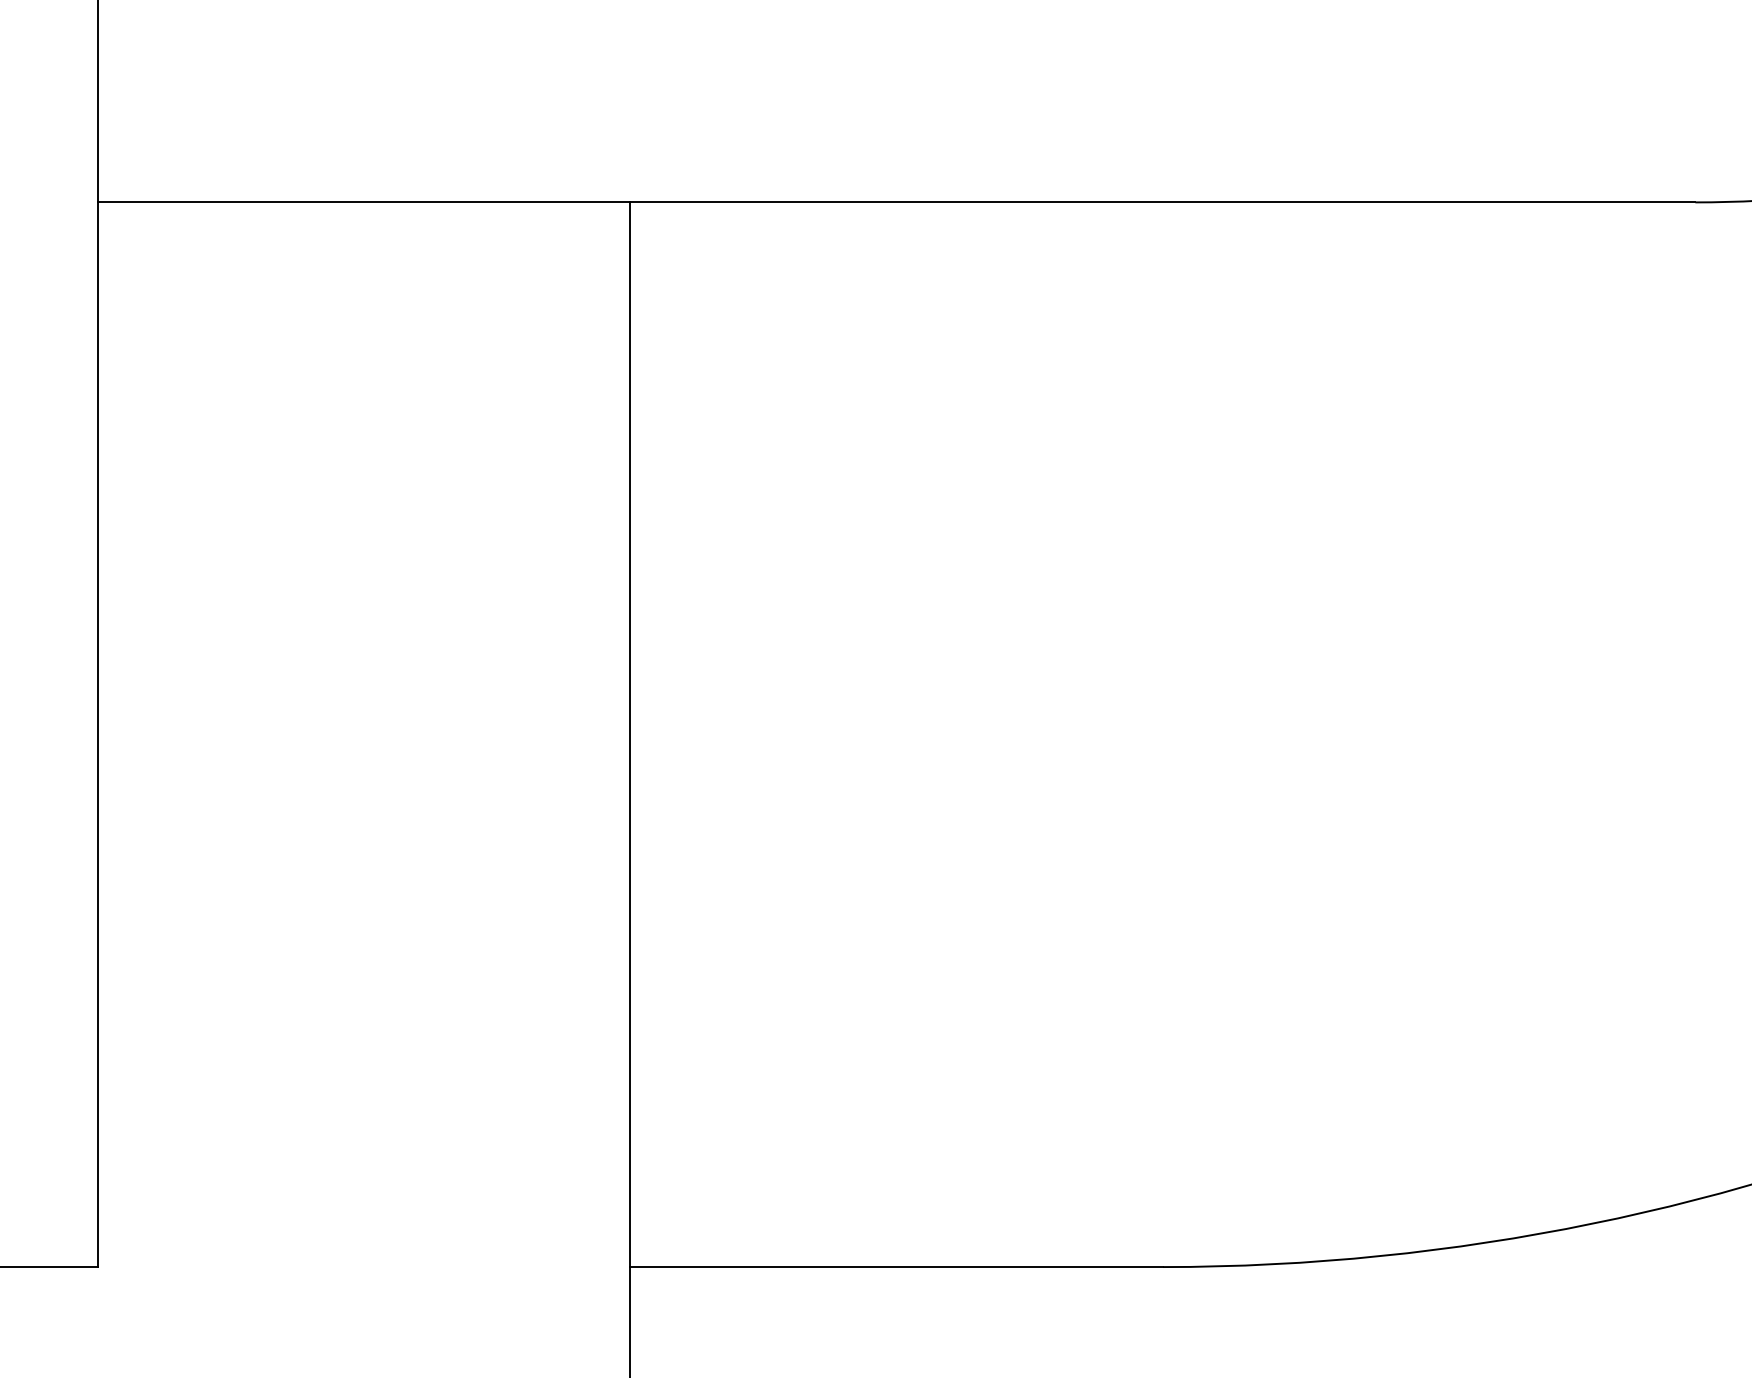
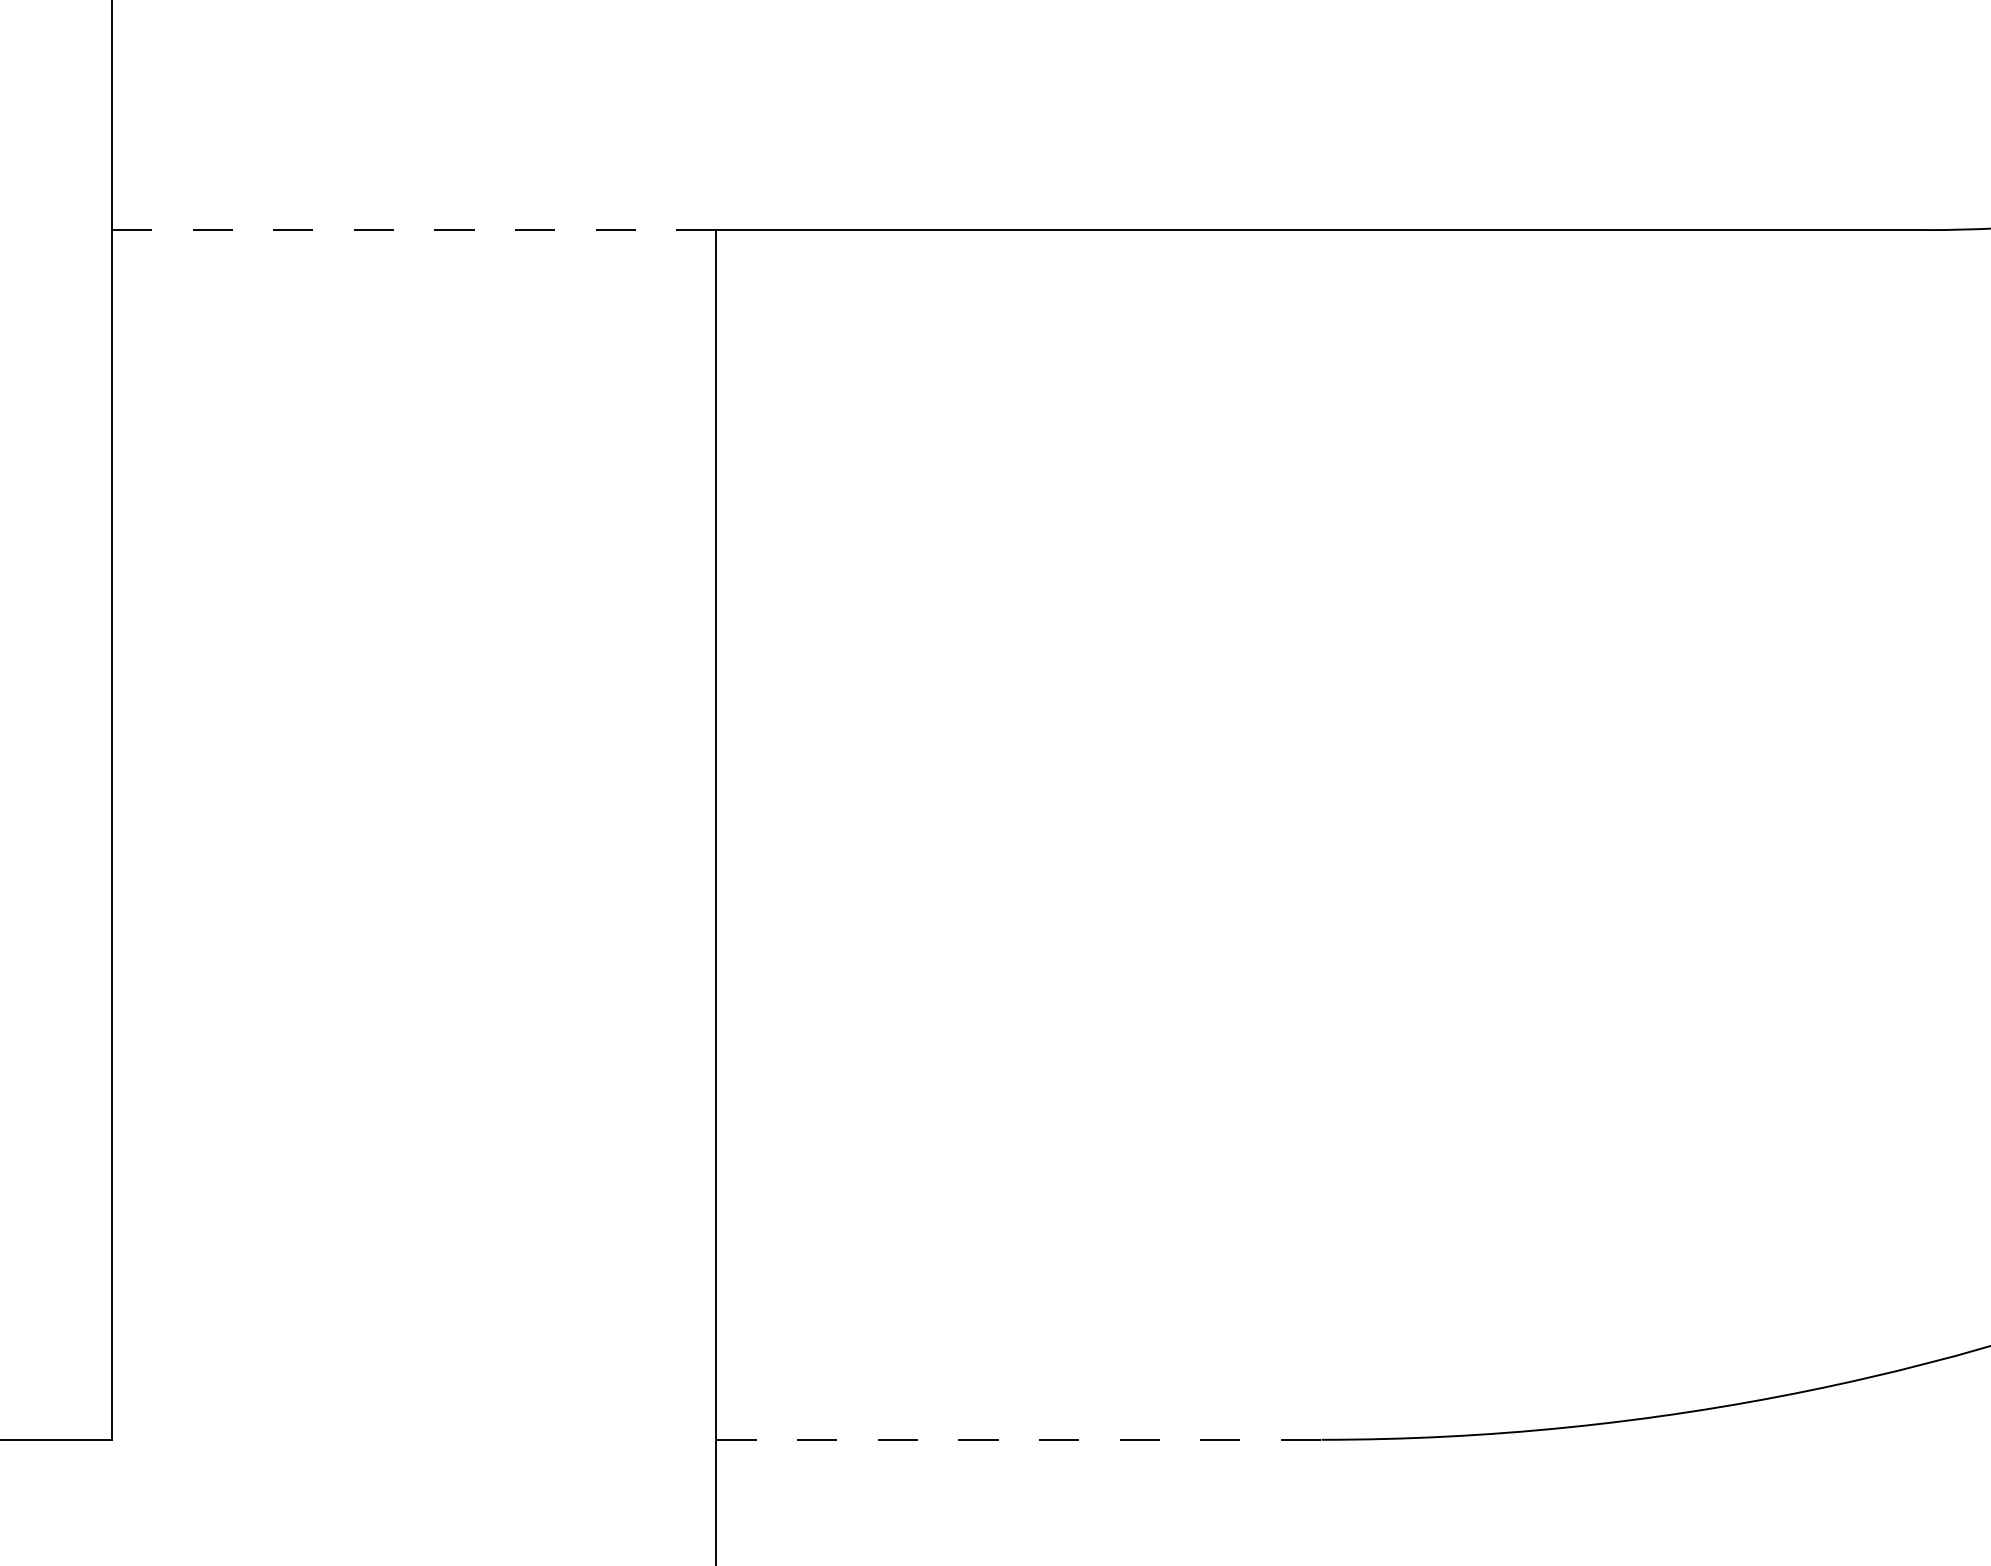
line: (364, 202) -> (414, 230), solid -> dashed
line: (897, 1266) -> (1019, 1439), solid -> dashed

